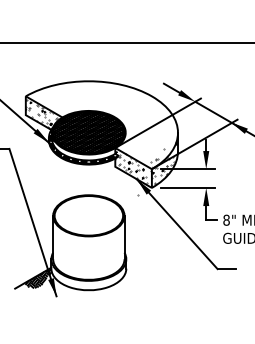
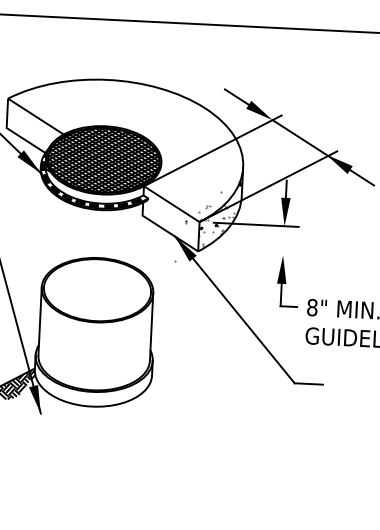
hatch: (43, 113) -> (34, 126), removed
hatch: (133, 168) -> (170, 219), removed
line: (187, 187) -> (253, 253), removed

